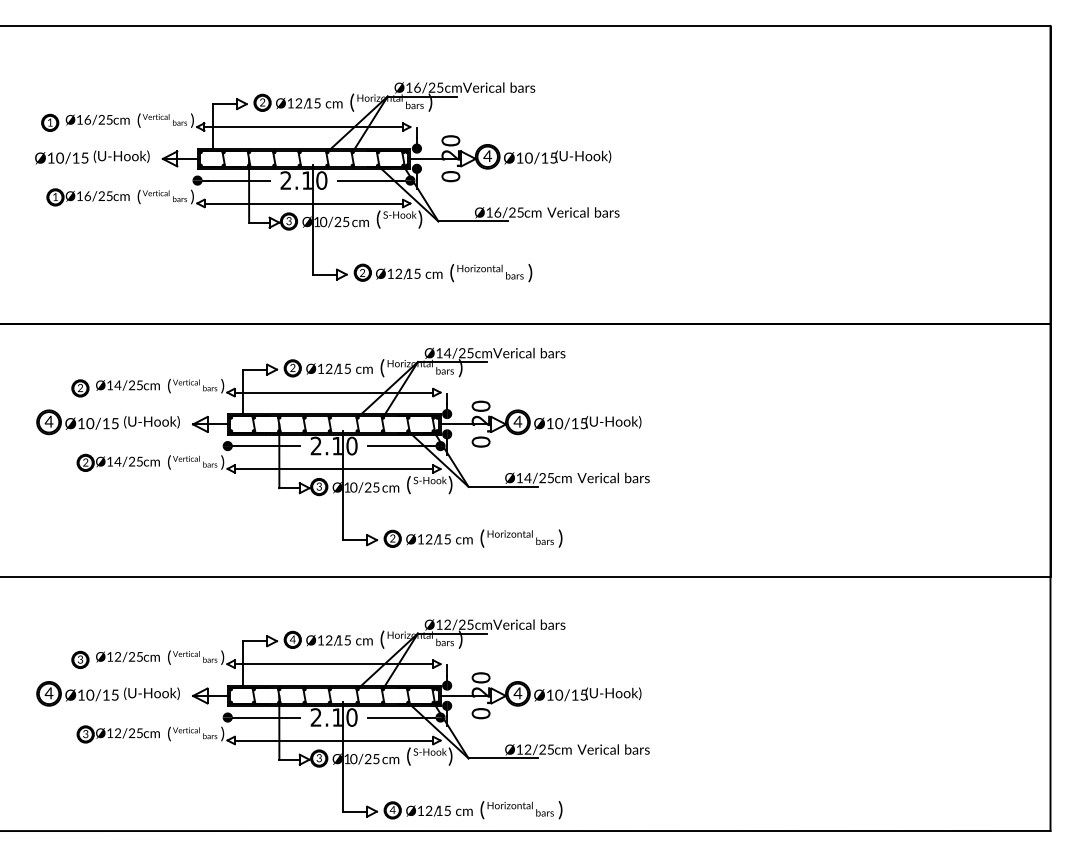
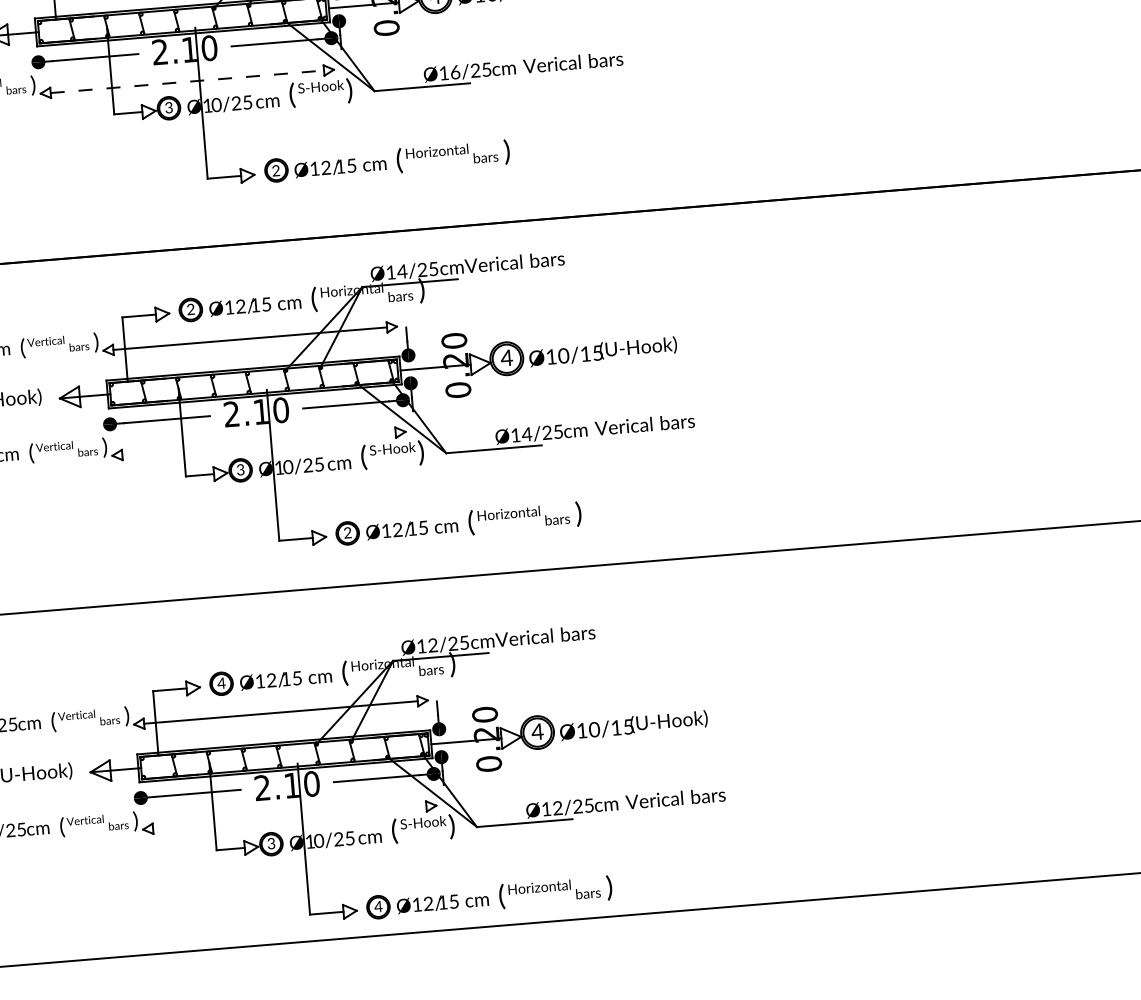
line: (304, 203) -> (188, 81), solid -> dashed
line: (333, 469) -> (258, 444), removed
line: (333, 740) -> (288, 817), removed

